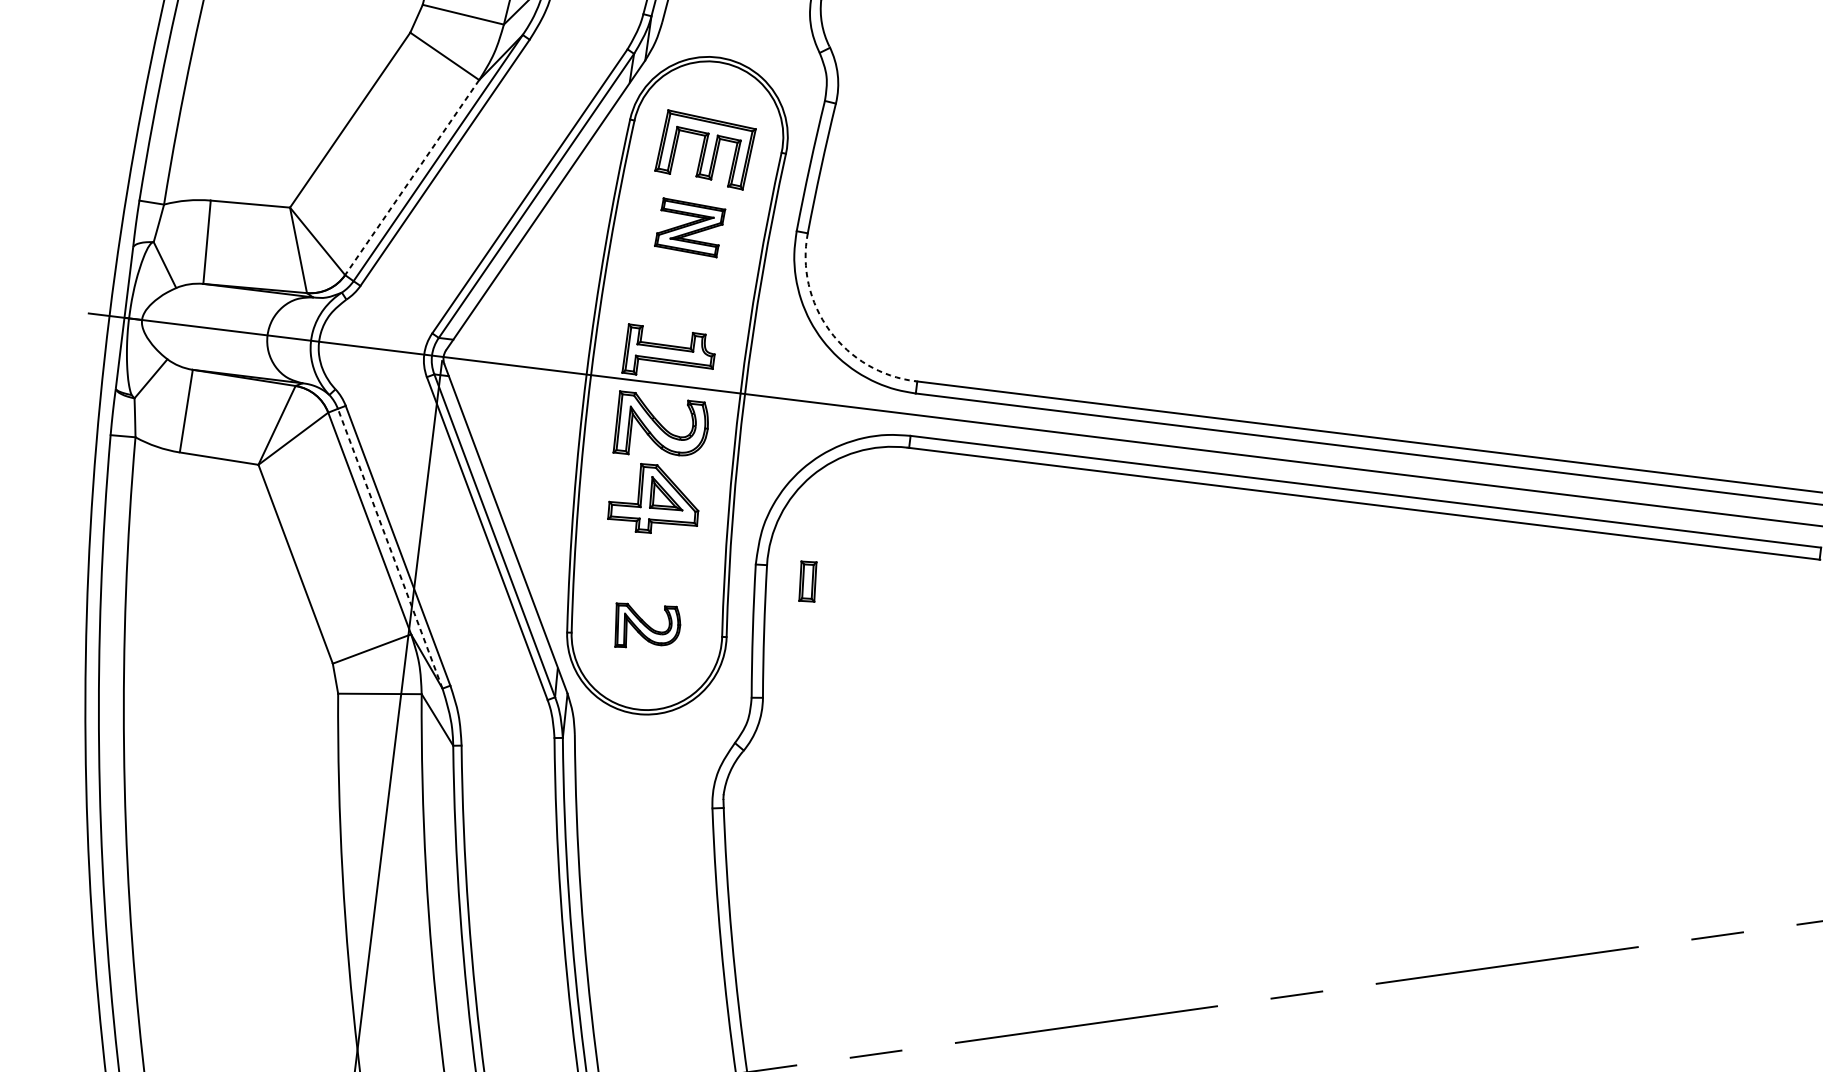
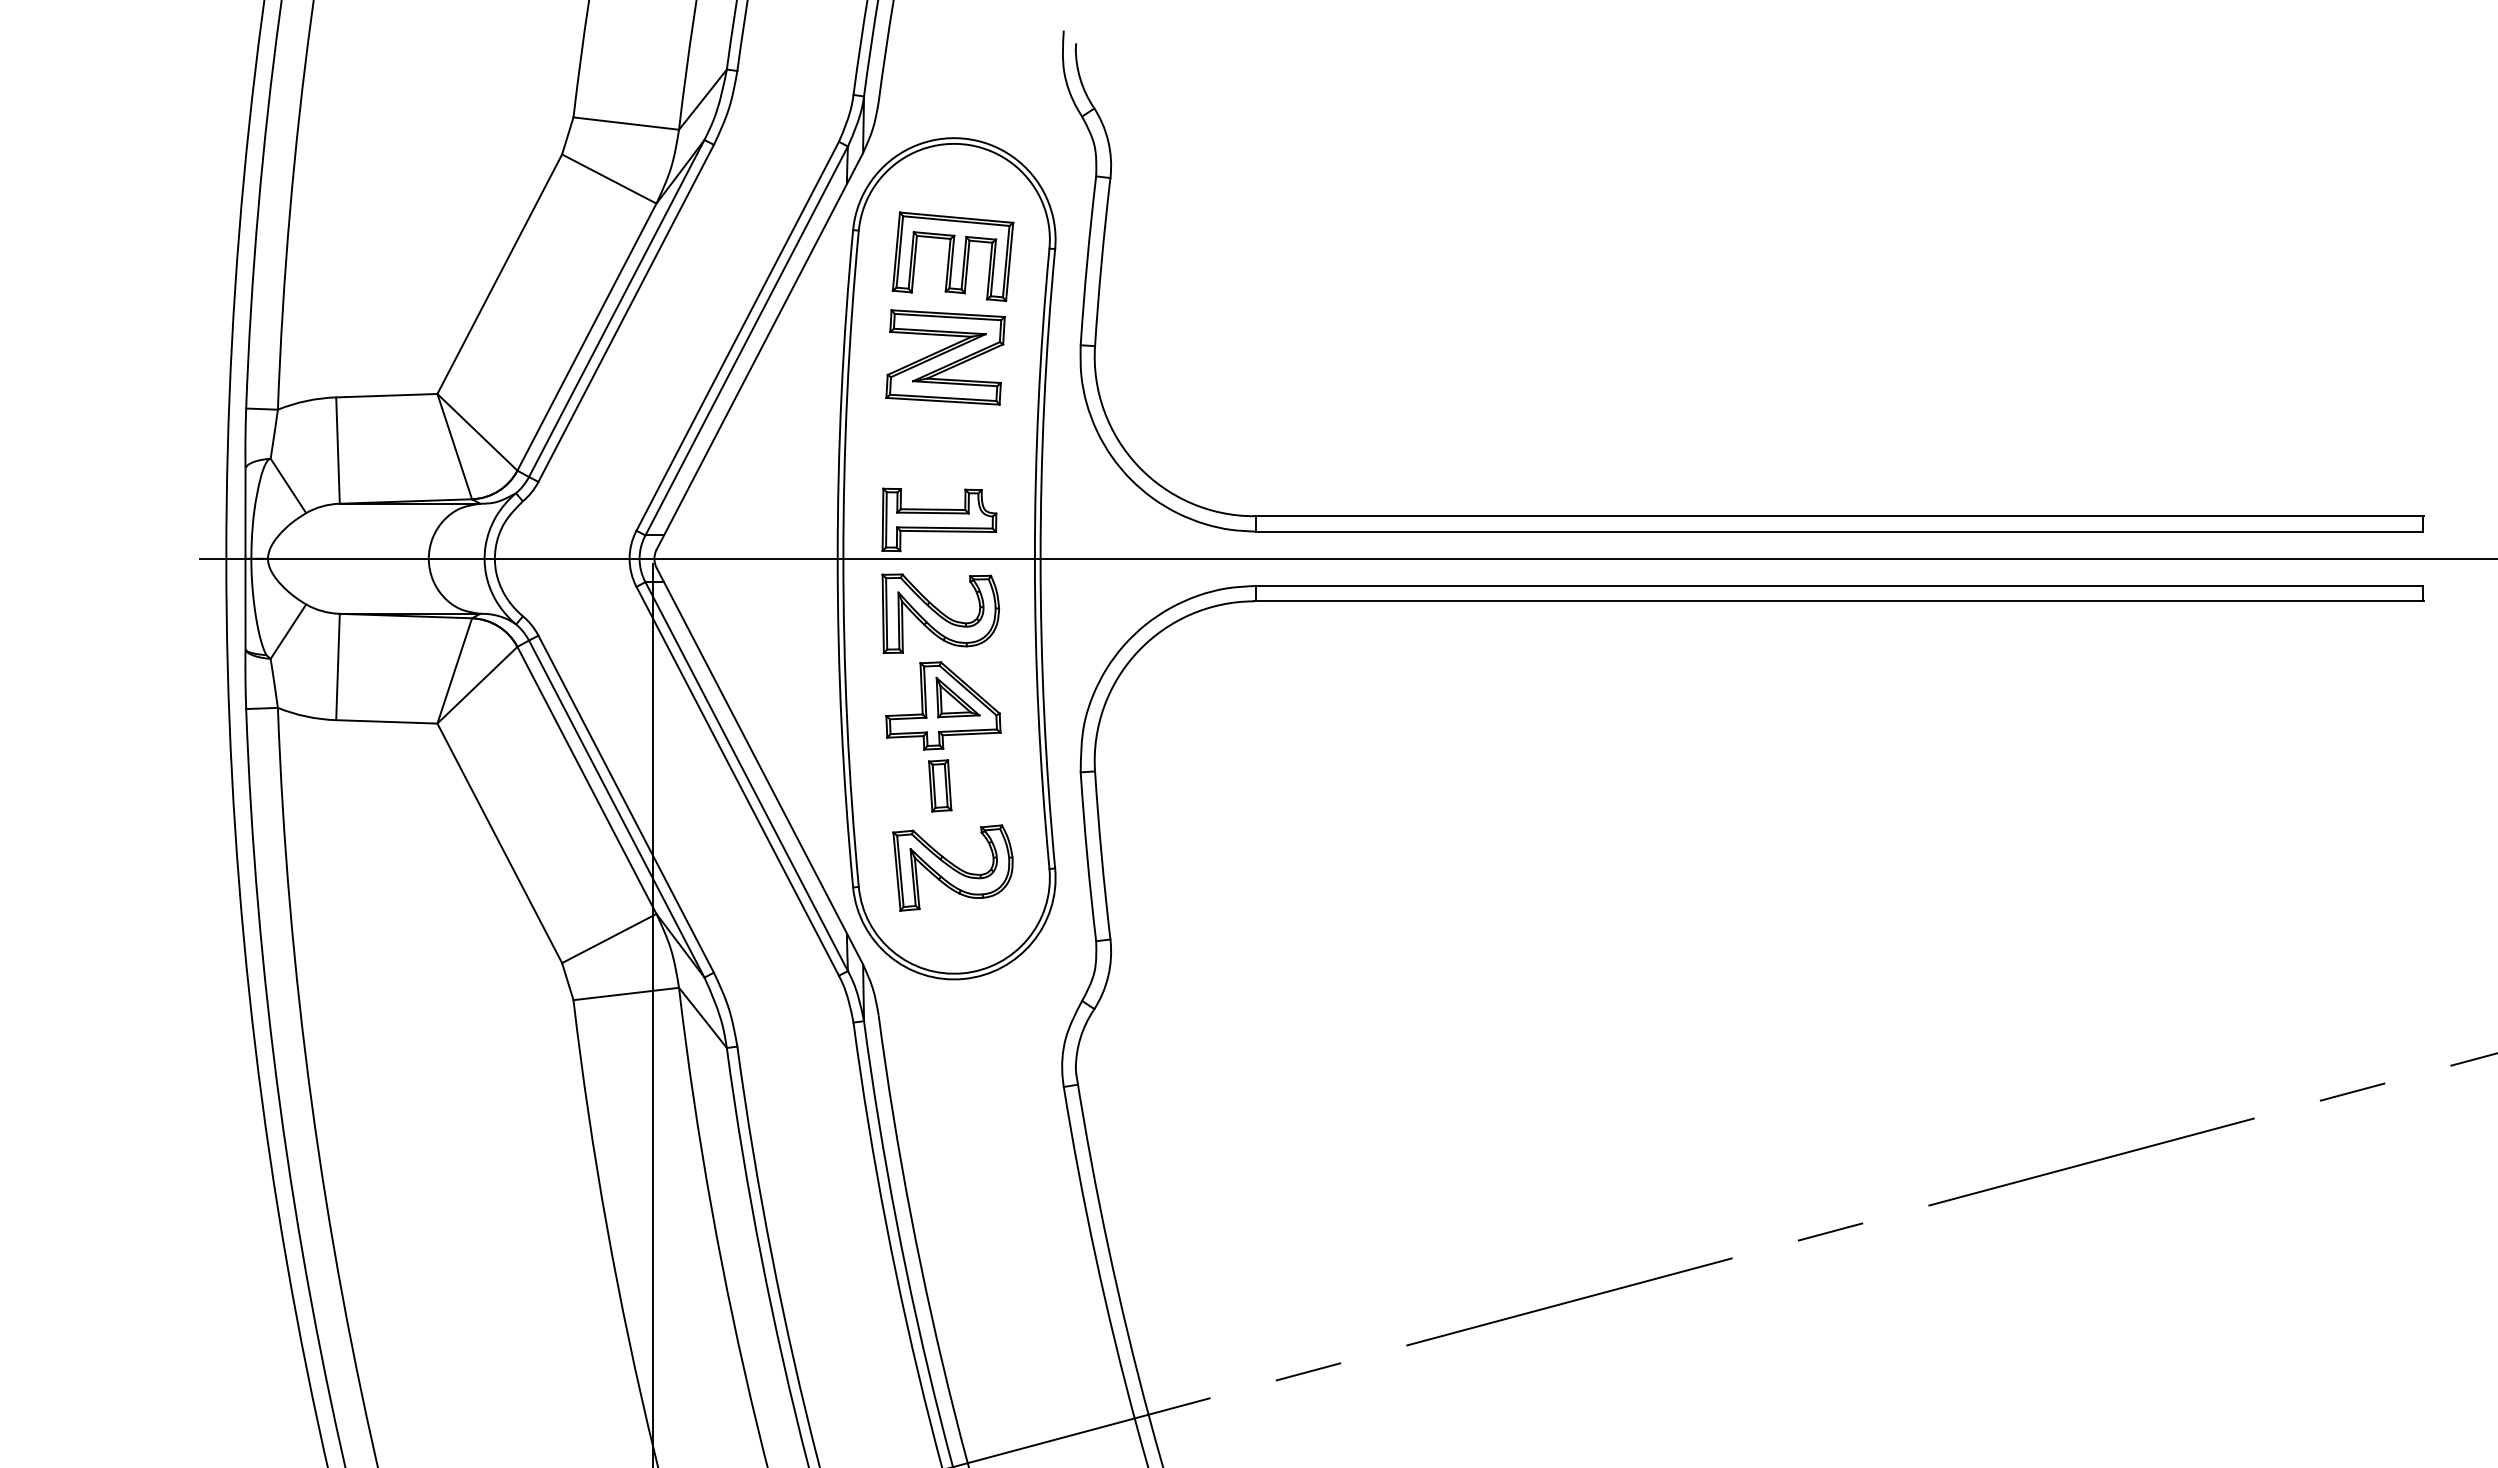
line: (411, 177) -> (586, 337), dashed -> solid
part: (690, 227) -> (945, 357), size x1.43
arc: (829, 330) -> (1137, 465), dashed -> solid
line: (389, 549) -> (616, 809), dashed -> solid
part: (808, 581) -> (940, 785), moved
part: (646, 626) -> (952, 867), size x1.43

